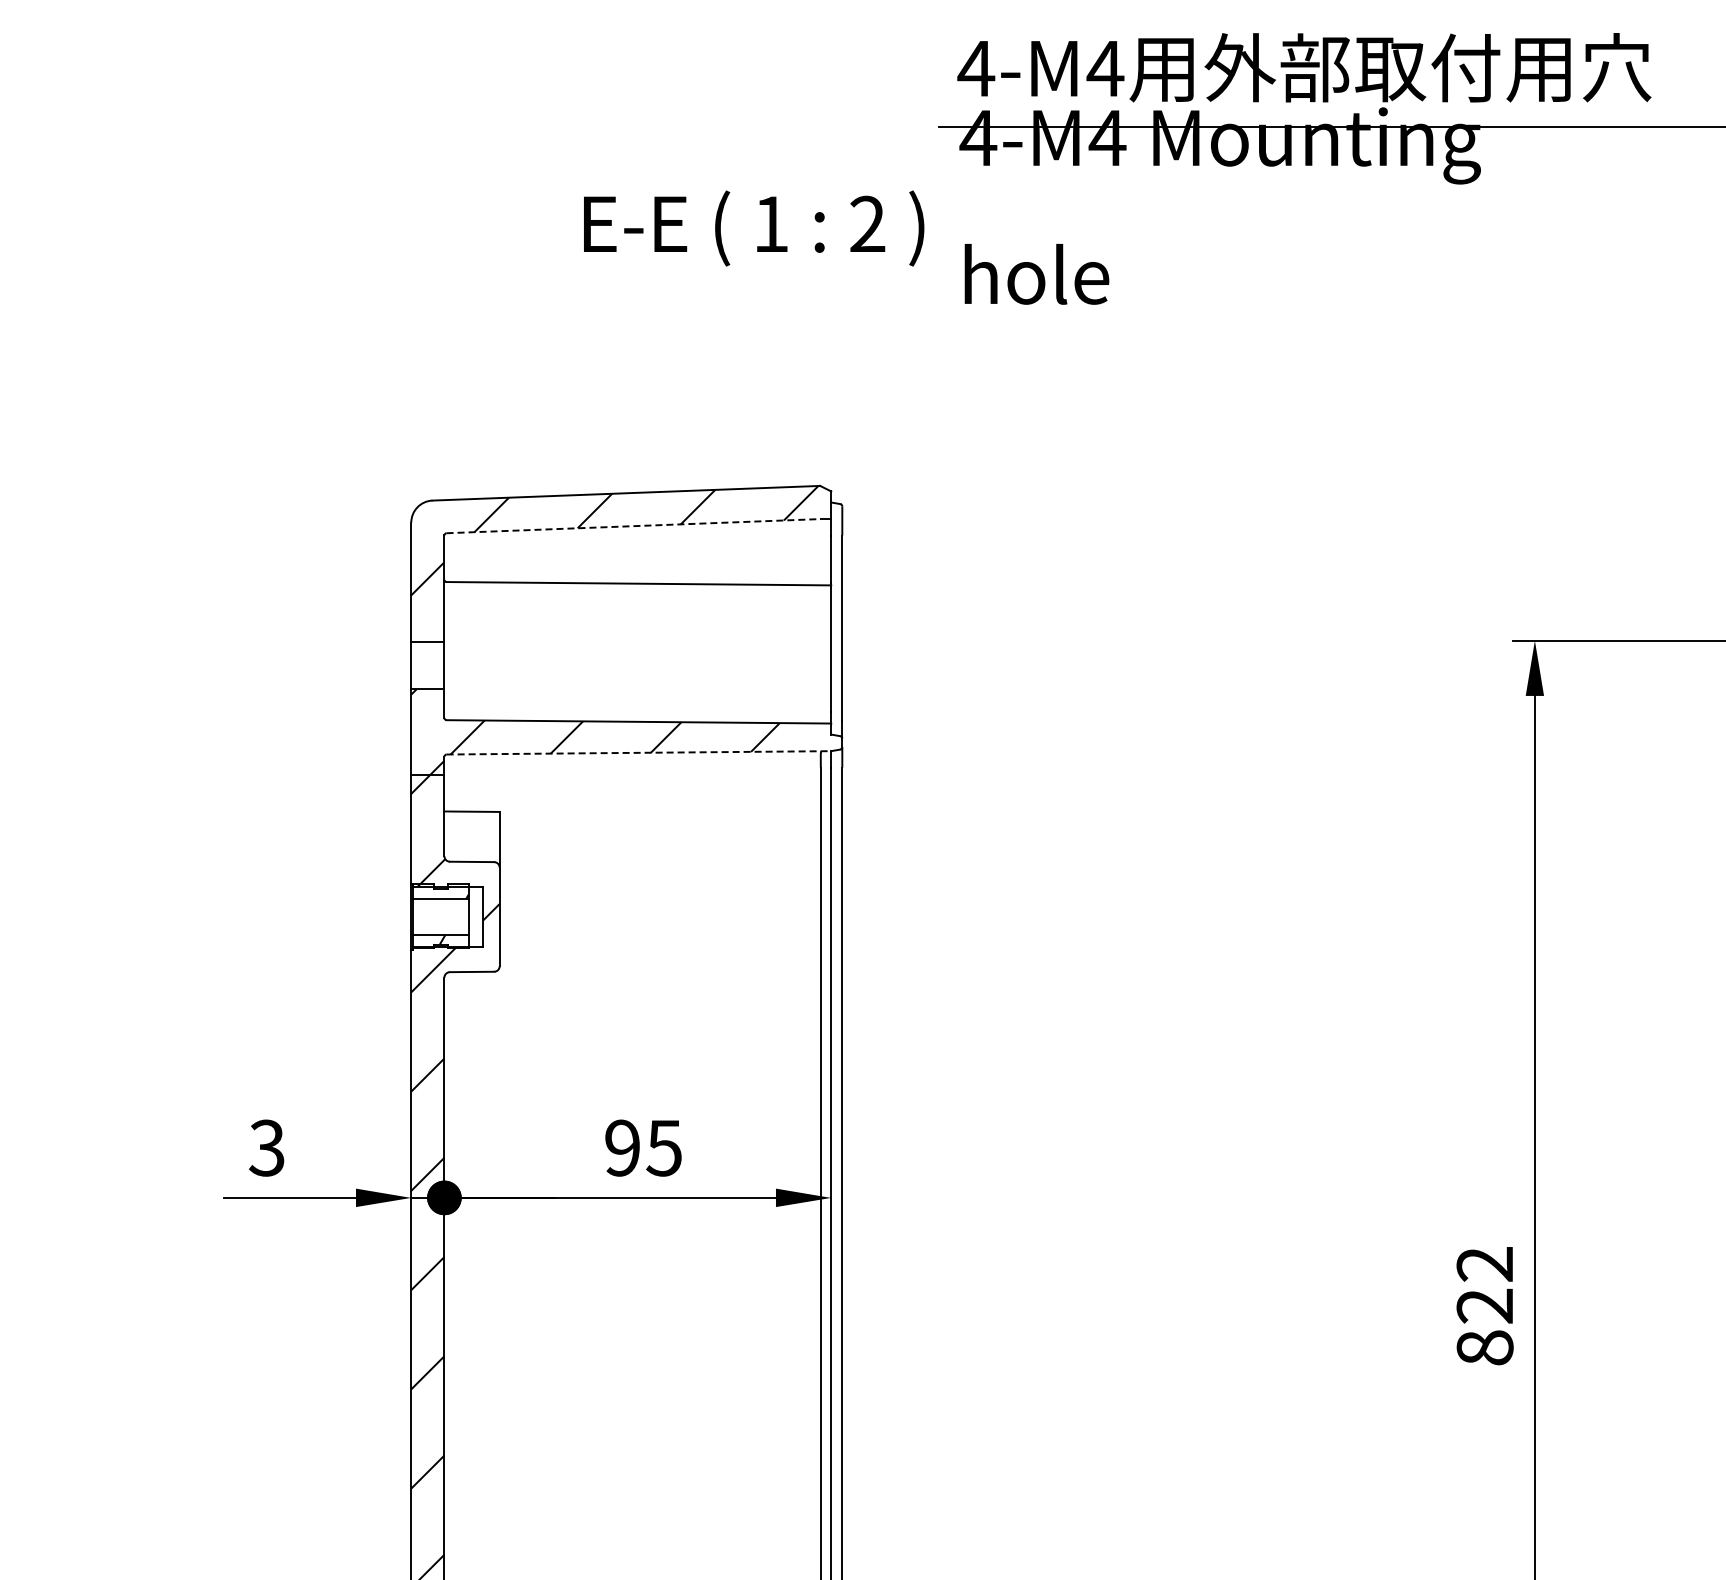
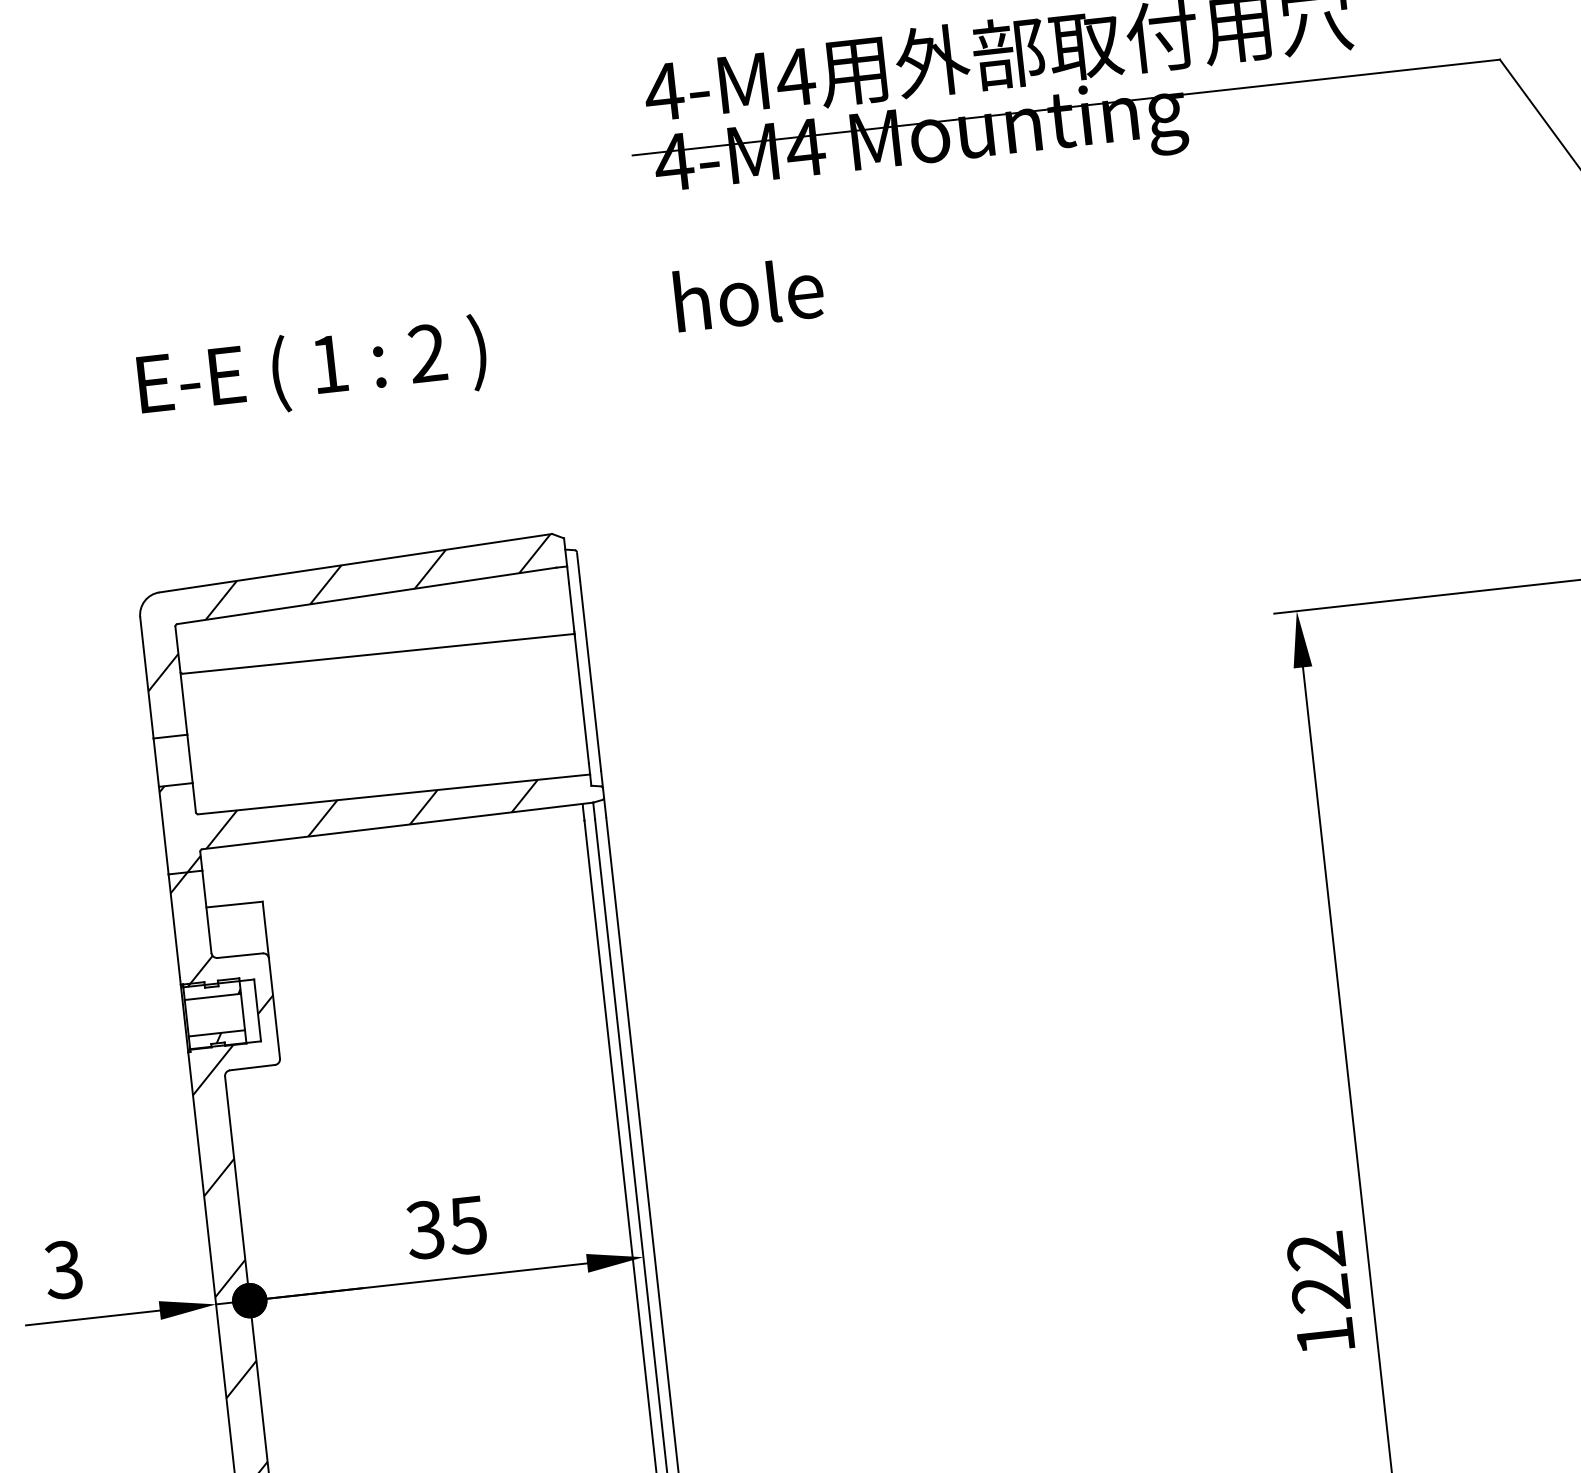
text: (754, 228) -> (313, 370), moved
line: (634, 526) -> (367, 596), dashed -> solid
line: (639, 752) -> (398, 825), dashed -> solid
text: (621, 1147) -> (424, 1229), 95 -> 35
text: (1484, 1347) -> (1324, 1336), 822 -> 122

